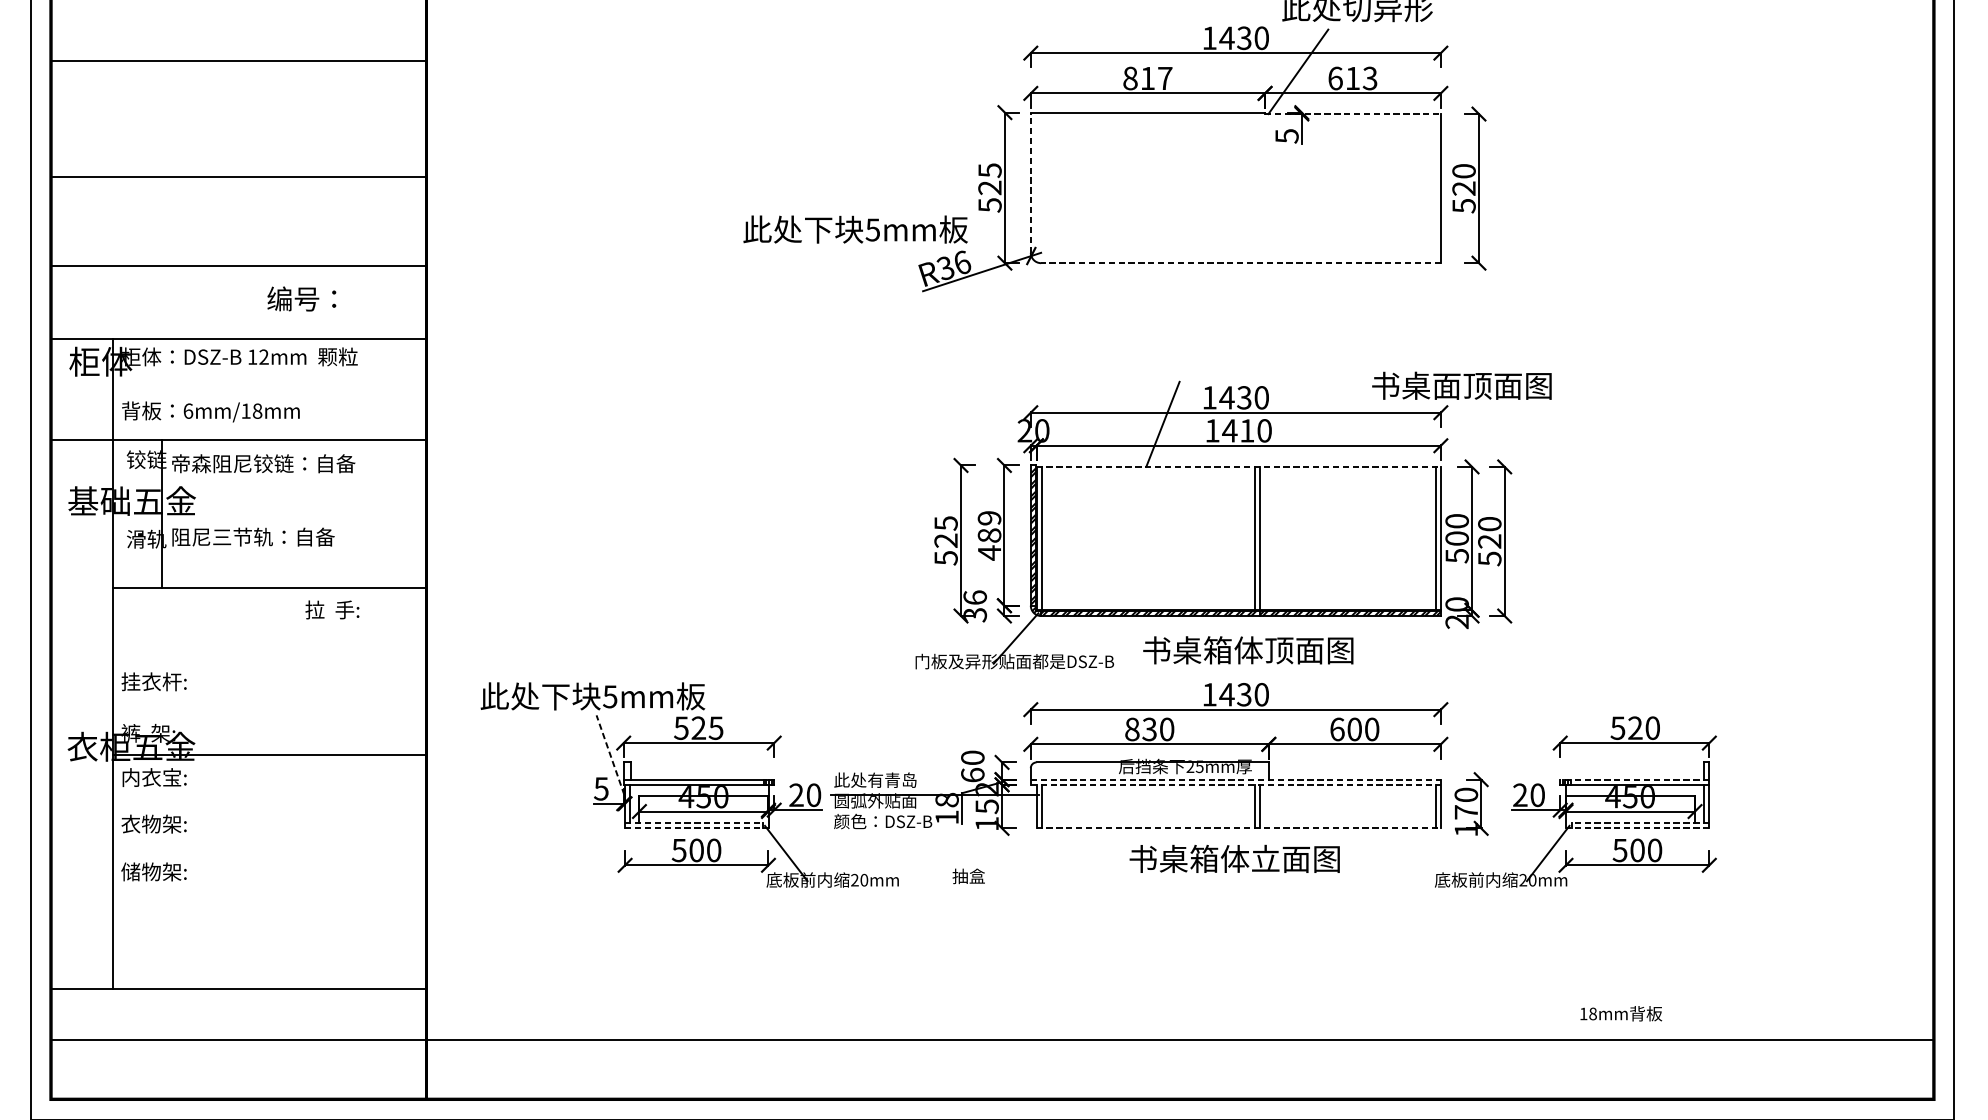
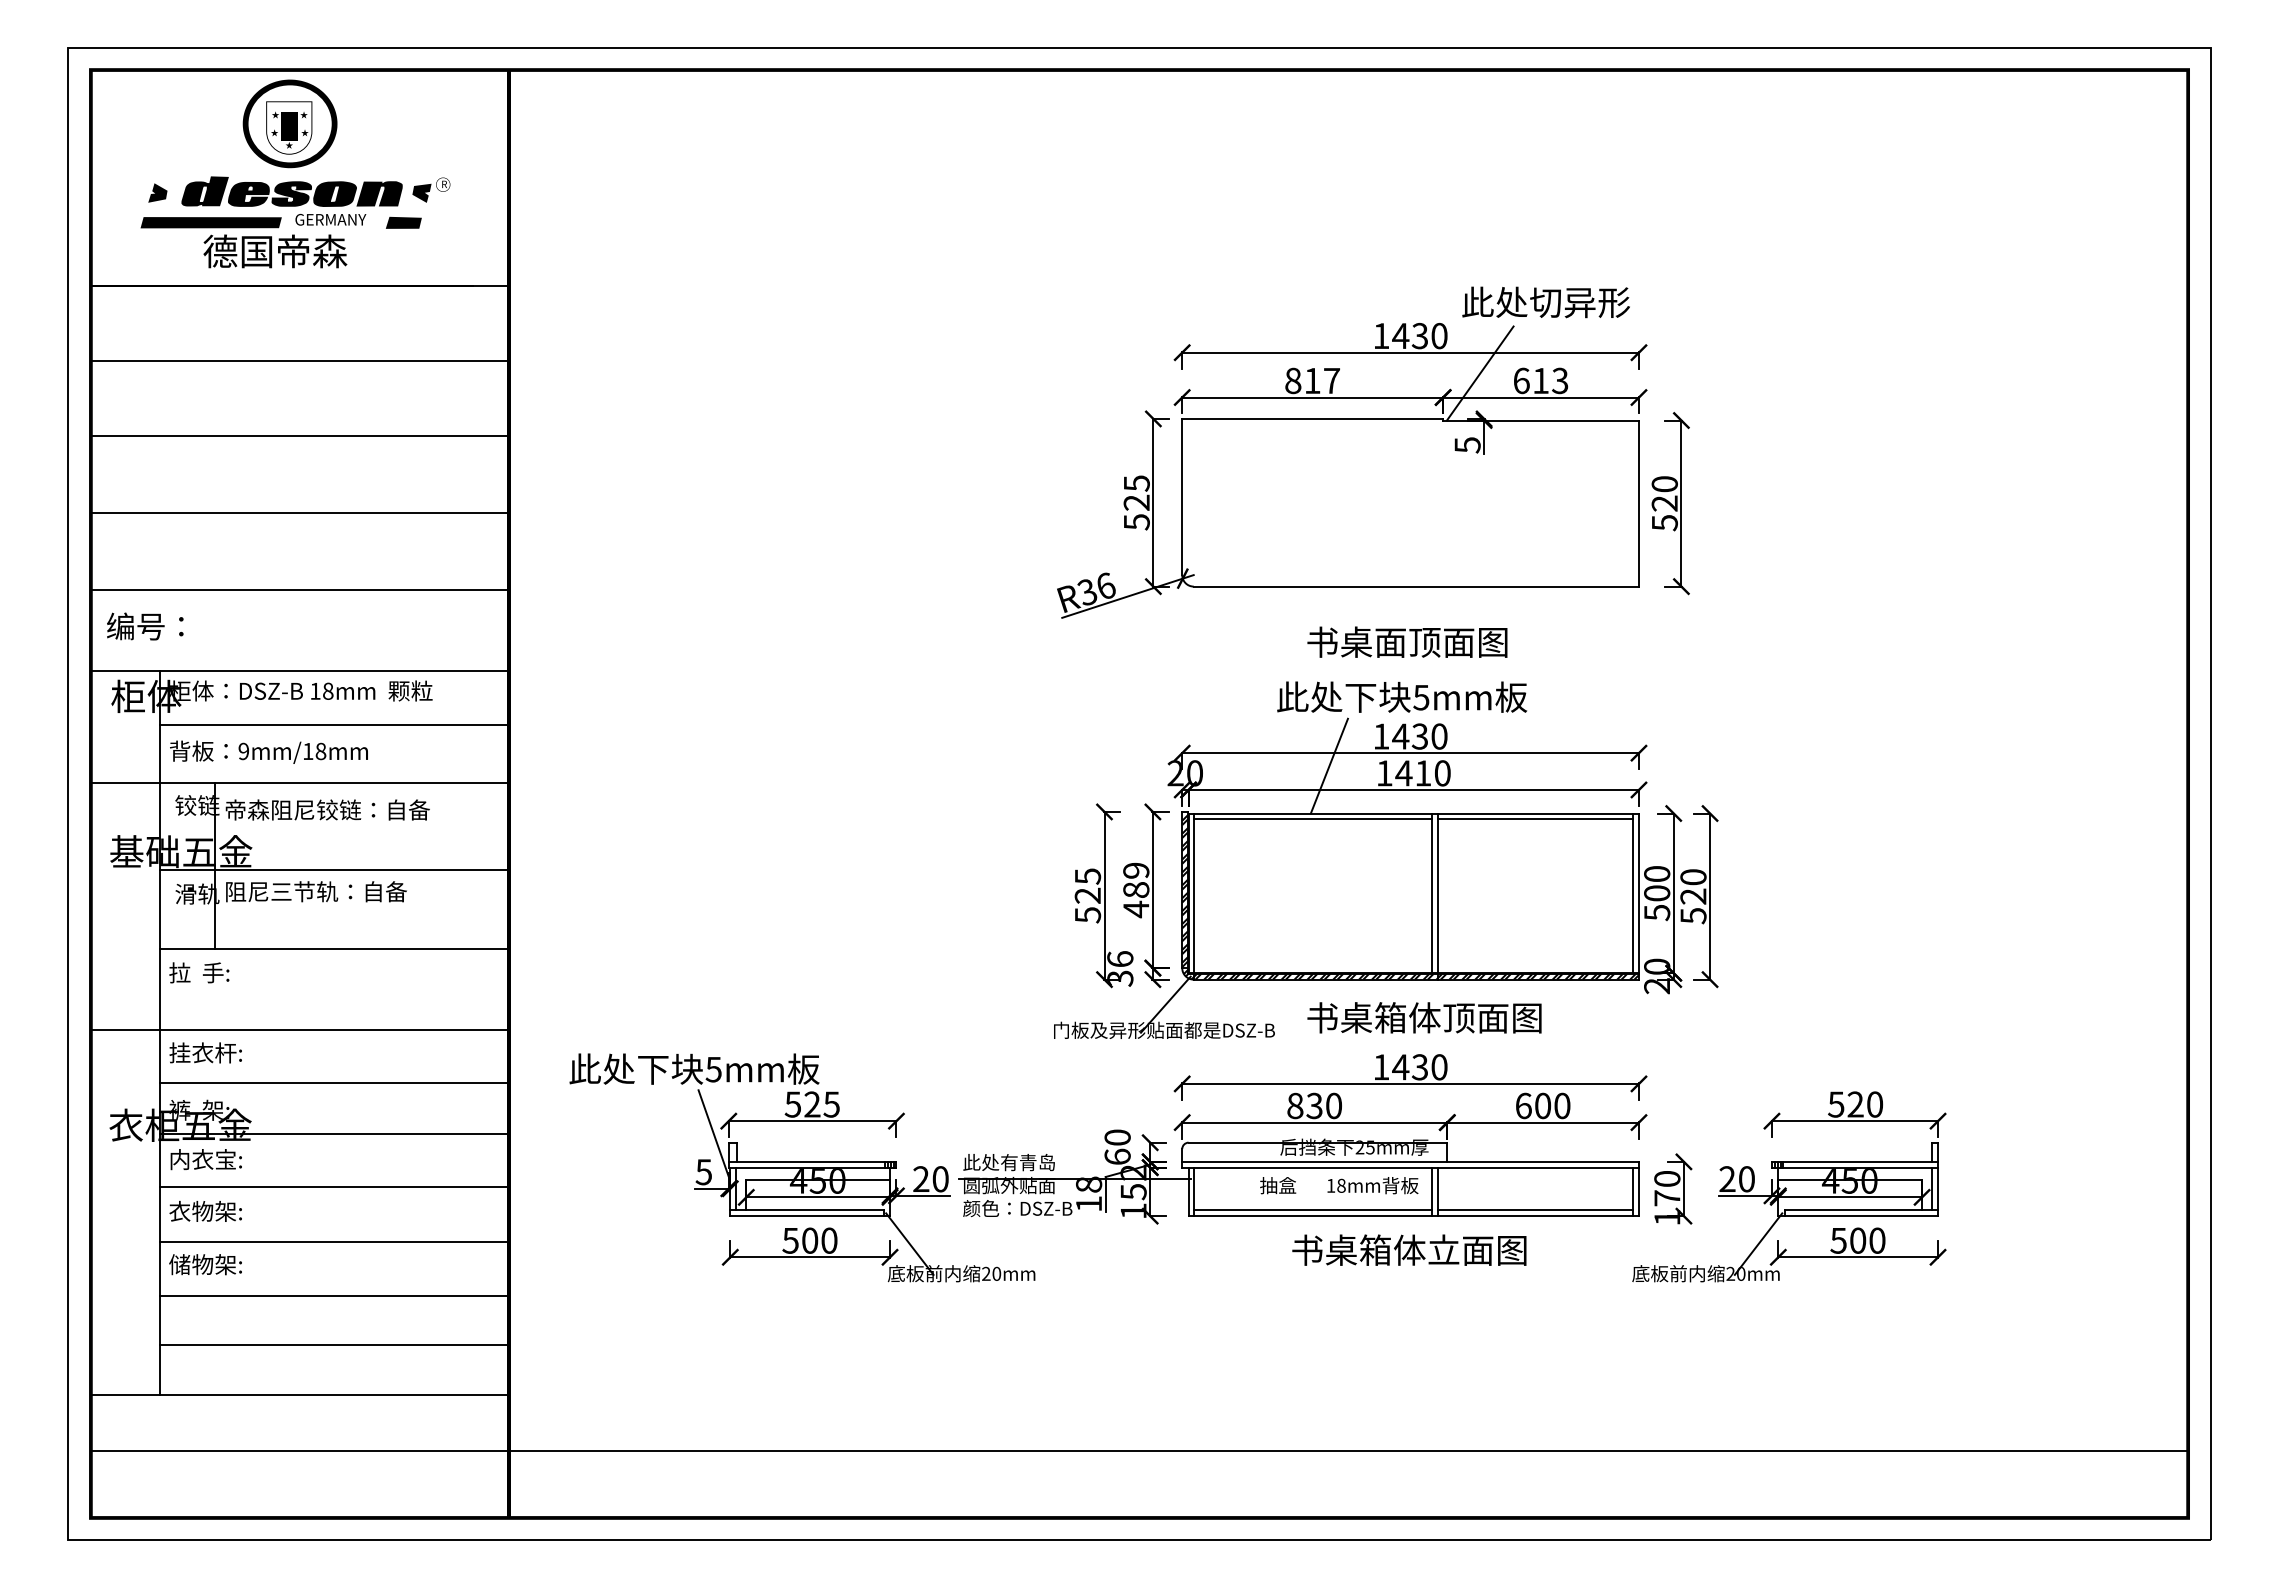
line: (1353, 114) -> (1541, 420), dashed -> solid
line: (240, 176) -> (301, 436), moved
line: (1031, 182) -> (1182, 496), dashed -> solid
line: (238, 197) -> (299, 513), added
text: (855, 228) -> (1402, 696), moved
line: (1241, 263) -> (1416, 586), dashed -> solid
text: (302, 298) -> (145, 626), moved
text: (264, 356) -> (328, 690), 12mm -> 18mm
text: (1461, 385) -> (1407, 641), moved
line: (269, 387) -> (334, 725), added
text: (188, 411) -> (243, 751), 6mm/18mm -> 9mm/18mm
line: (1239, 466) -> (1414, 813), dashed -> solid
line: (1148, 472) -> (1313, 819), added
line: (1347, 472) -> (1535, 819), added
line: (269, 518) -> (334, 870), added
text: (332, 609) -> (199, 972), moved
line: (238, 661) -> (299, 1030), added
line: (269, 708) -> (334, 1082), added
line: (610, 755) -> (714, 1134), dashed -> solid
line: (1236, 779) -> (1411, 1161), dashed -> solid
line: (1634, 779) -> (1854, 1161), dashed -> solid
line: (1236, 784) -> (1411, 1167), dashed -> solid
line: (269, 802) -> (334, 1187), added
line: (694, 823) -> (807, 1210), dashed -> solid
line: (1148, 823) -> (1313, 1210), added
line: (1347, 823) -> (1535, 1210), added
line: (1640, 823) -> (1861, 1210), dashed -> solid
line: (697, 828) -> (810, 1216), dashed -> solid
line: (1239, 828) -> (1414, 1216), dashed -> solid
line: (1637, 828) -> (1858, 1216), dashed -> solid
line: (269, 852) -> (334, 1242), added
text: (969, 876) -> (1278, 1185), moved
line: (269, 900) -> (334, 1296), added
line: (269, 944) -> (334, 1345), added
text: (1620, 1013) -> (1372, 1185), moved

